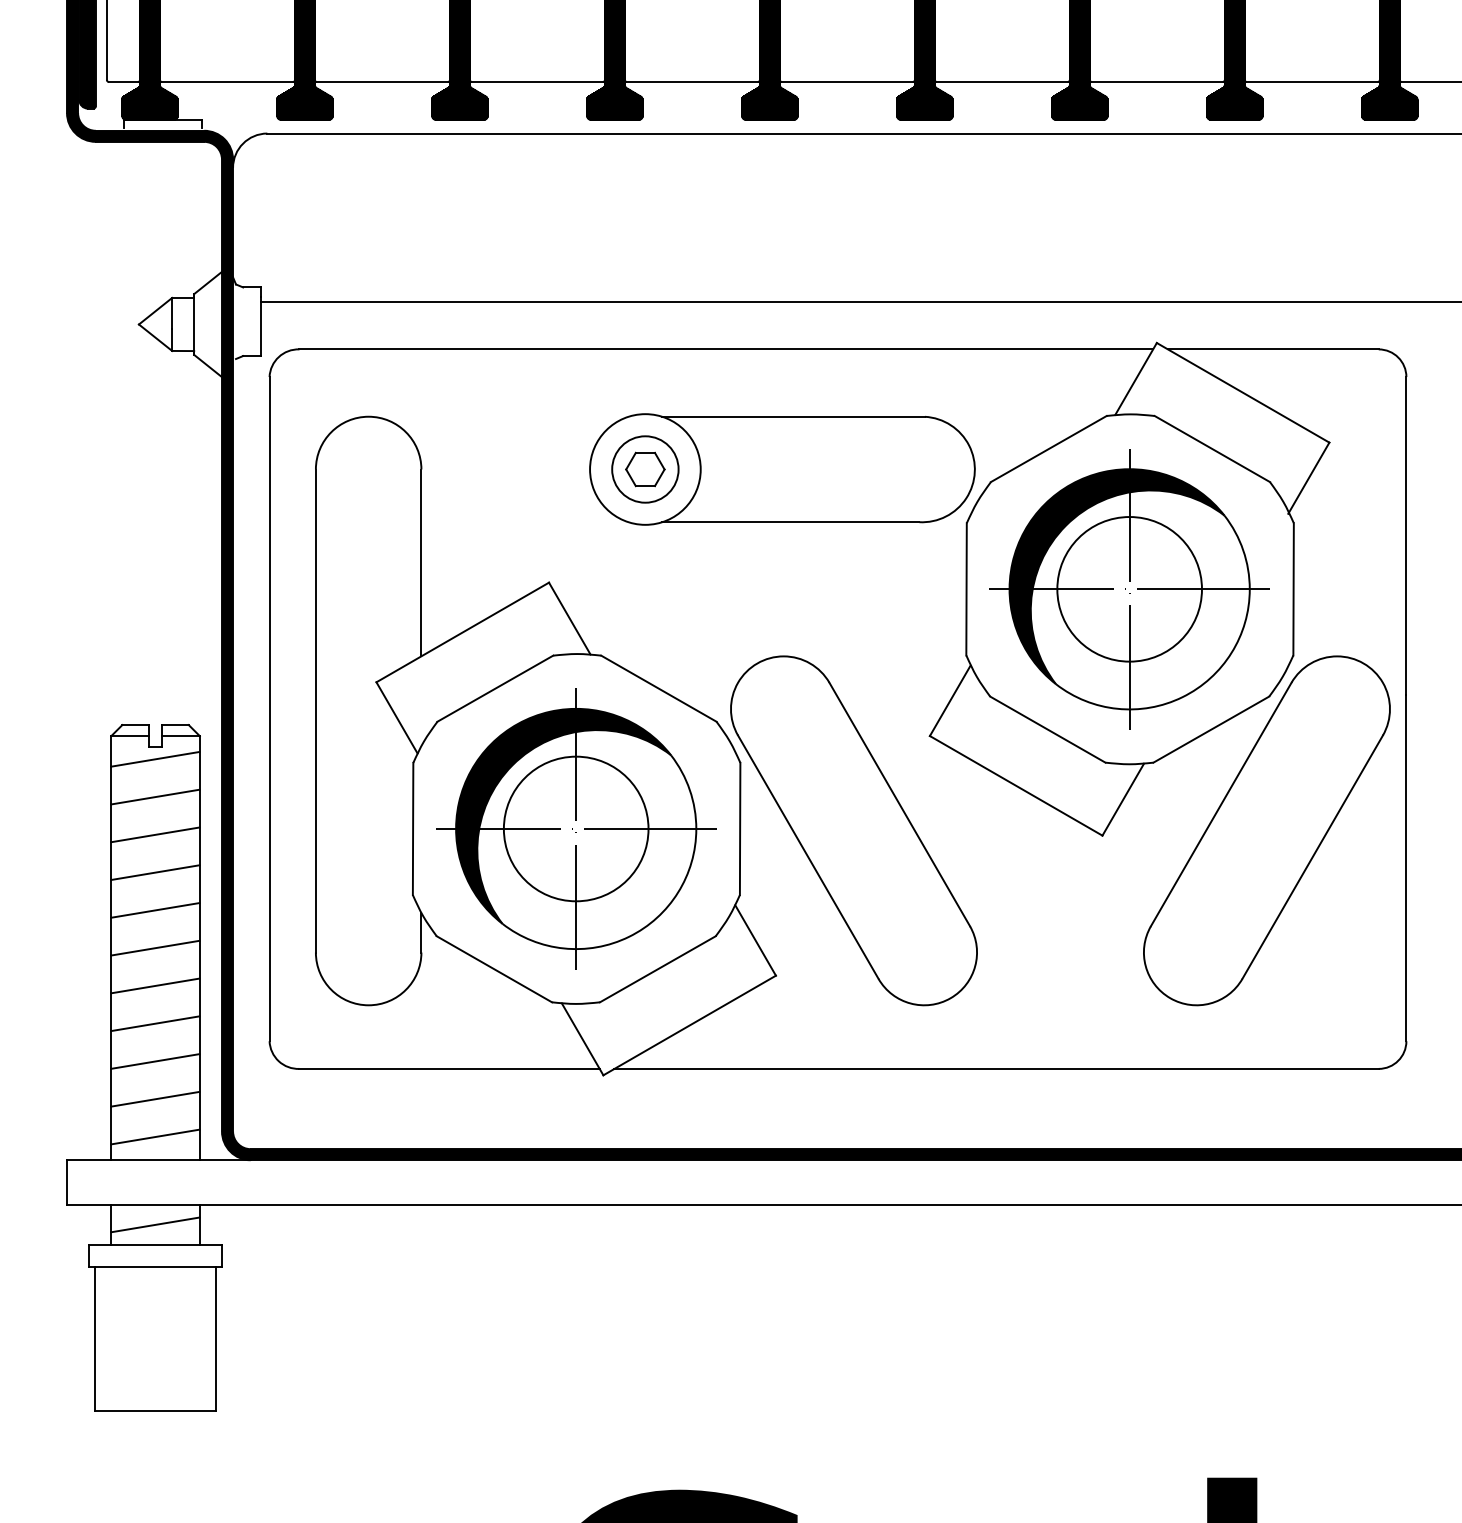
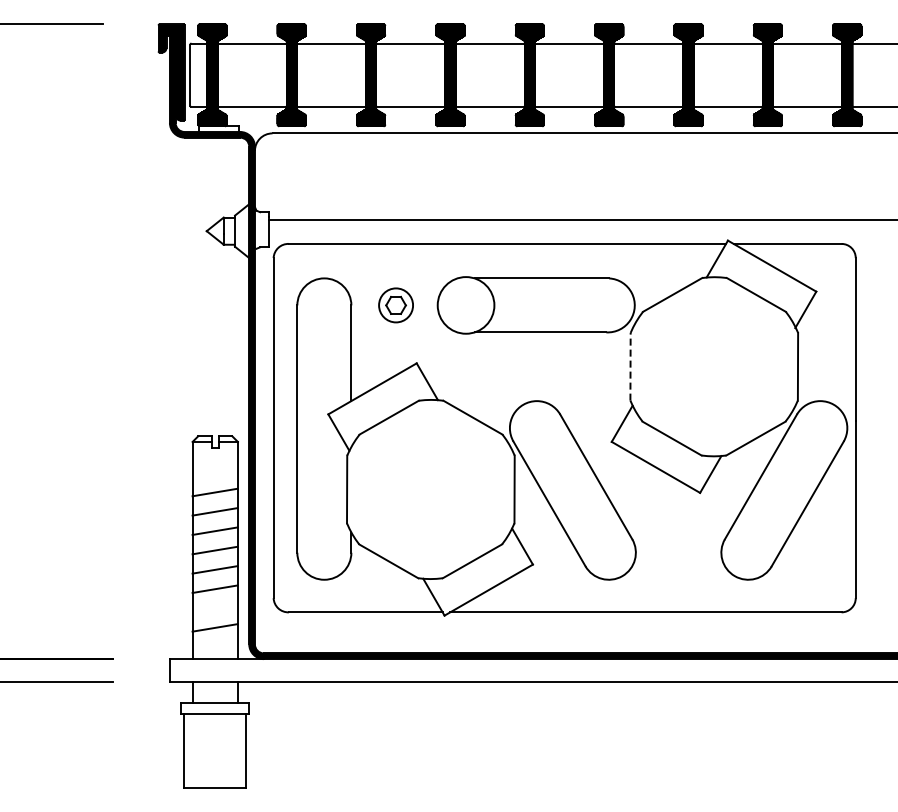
part: (644, 469) -> (395, 305), moved
line: (966, 588) -> (630, 366), solid -> dashed
part: (1128, 588) -> (713, 366), removed
line: (154, 758) -> (214, 453), removed
line: (154, 795) -> (214, 472), removed
part: (575, 828) -> (430, 489), removed
line: (154, 1061) -> (214, 608), removed
line: (154, 1135) -> (214, 646), removed
line: (154, 1223) -> (214, 691), removed

